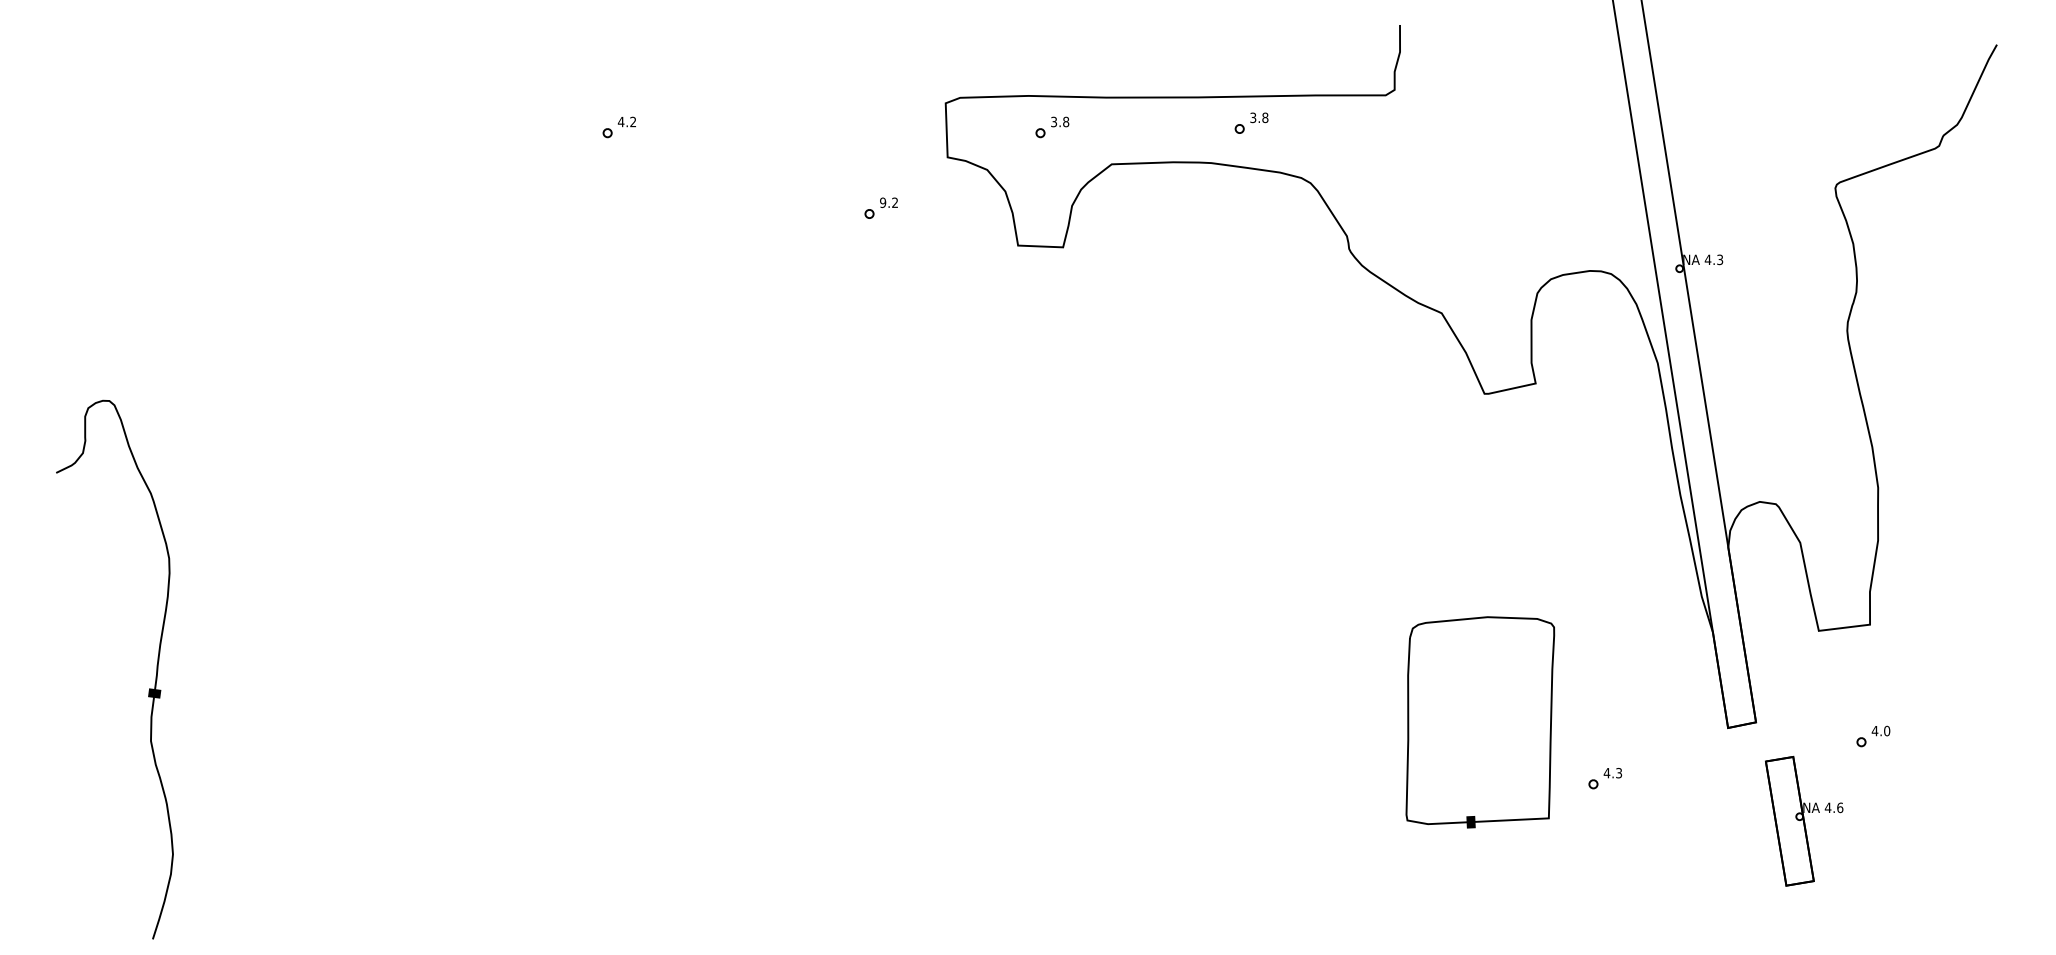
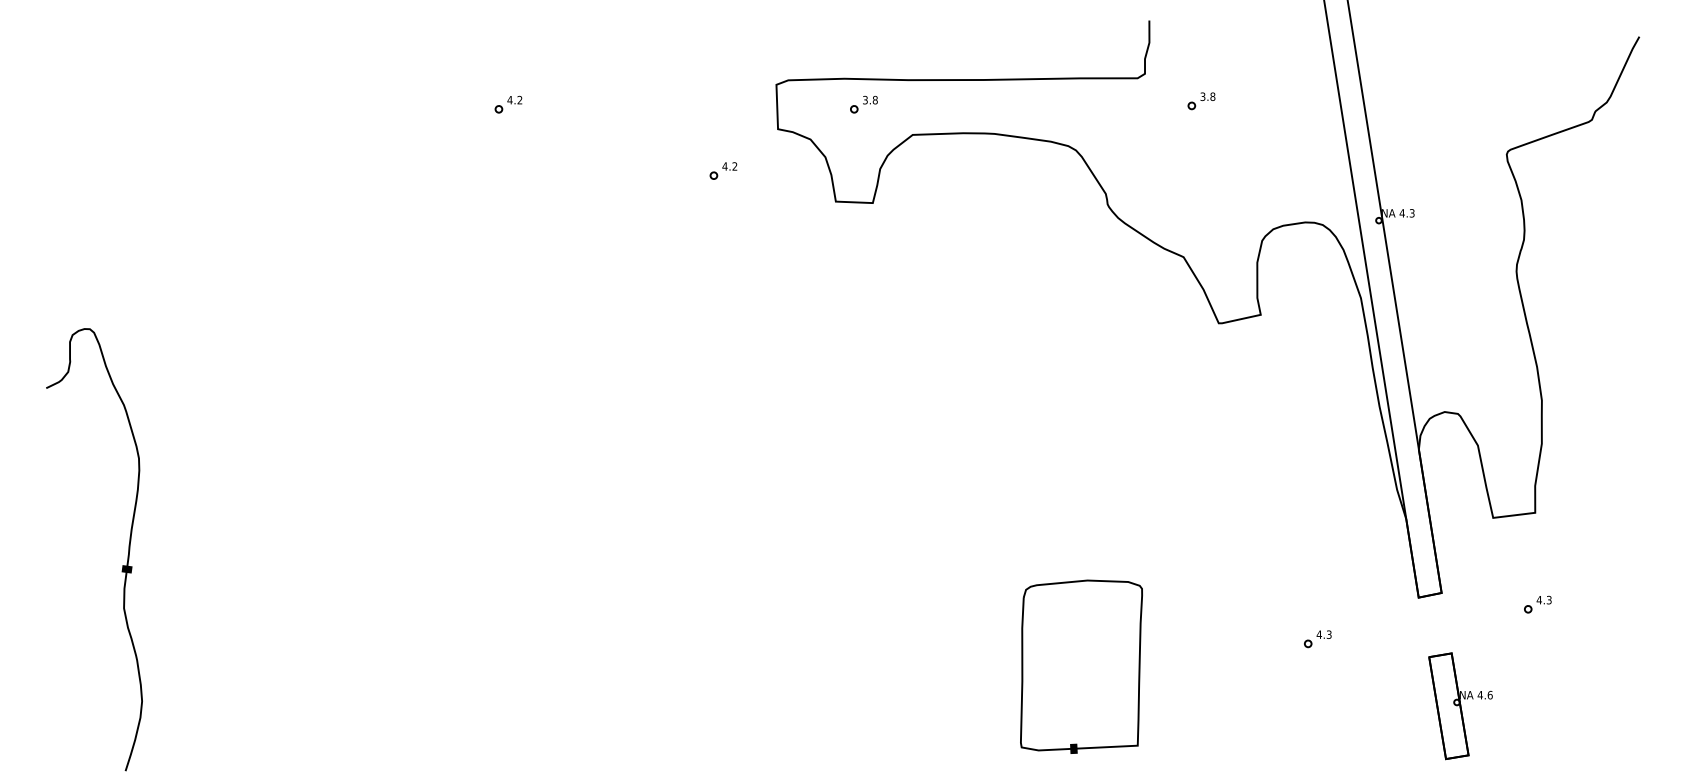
part: (1251, 122) -> (1201, 100), moved
text: (882, 202) -> (724, 166), 9.2 -> 4.2
part: (1480, 722) -> (1081, 667), moved
text: (1887, 731) -> (1549, 600), 4.0 -> 4.3
part: (1804, 820) -> (1460, 705), moved

